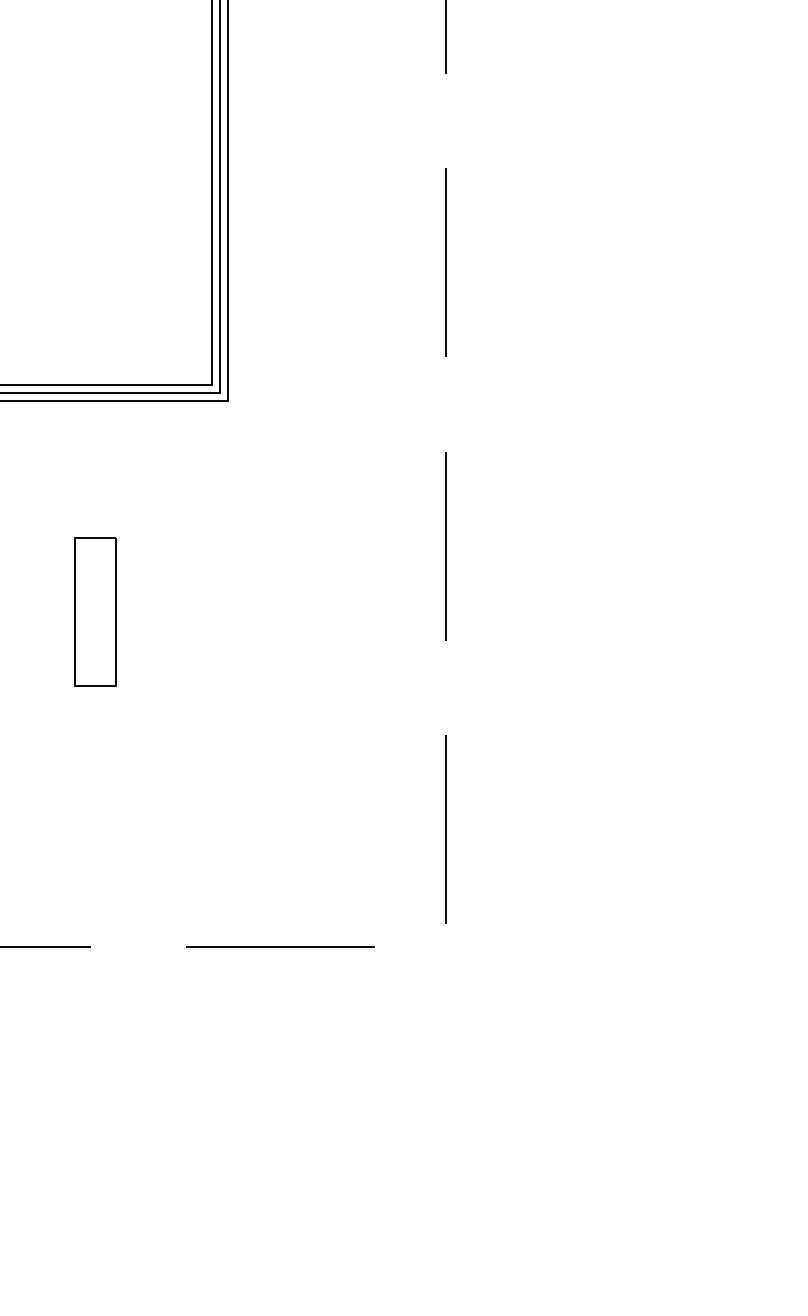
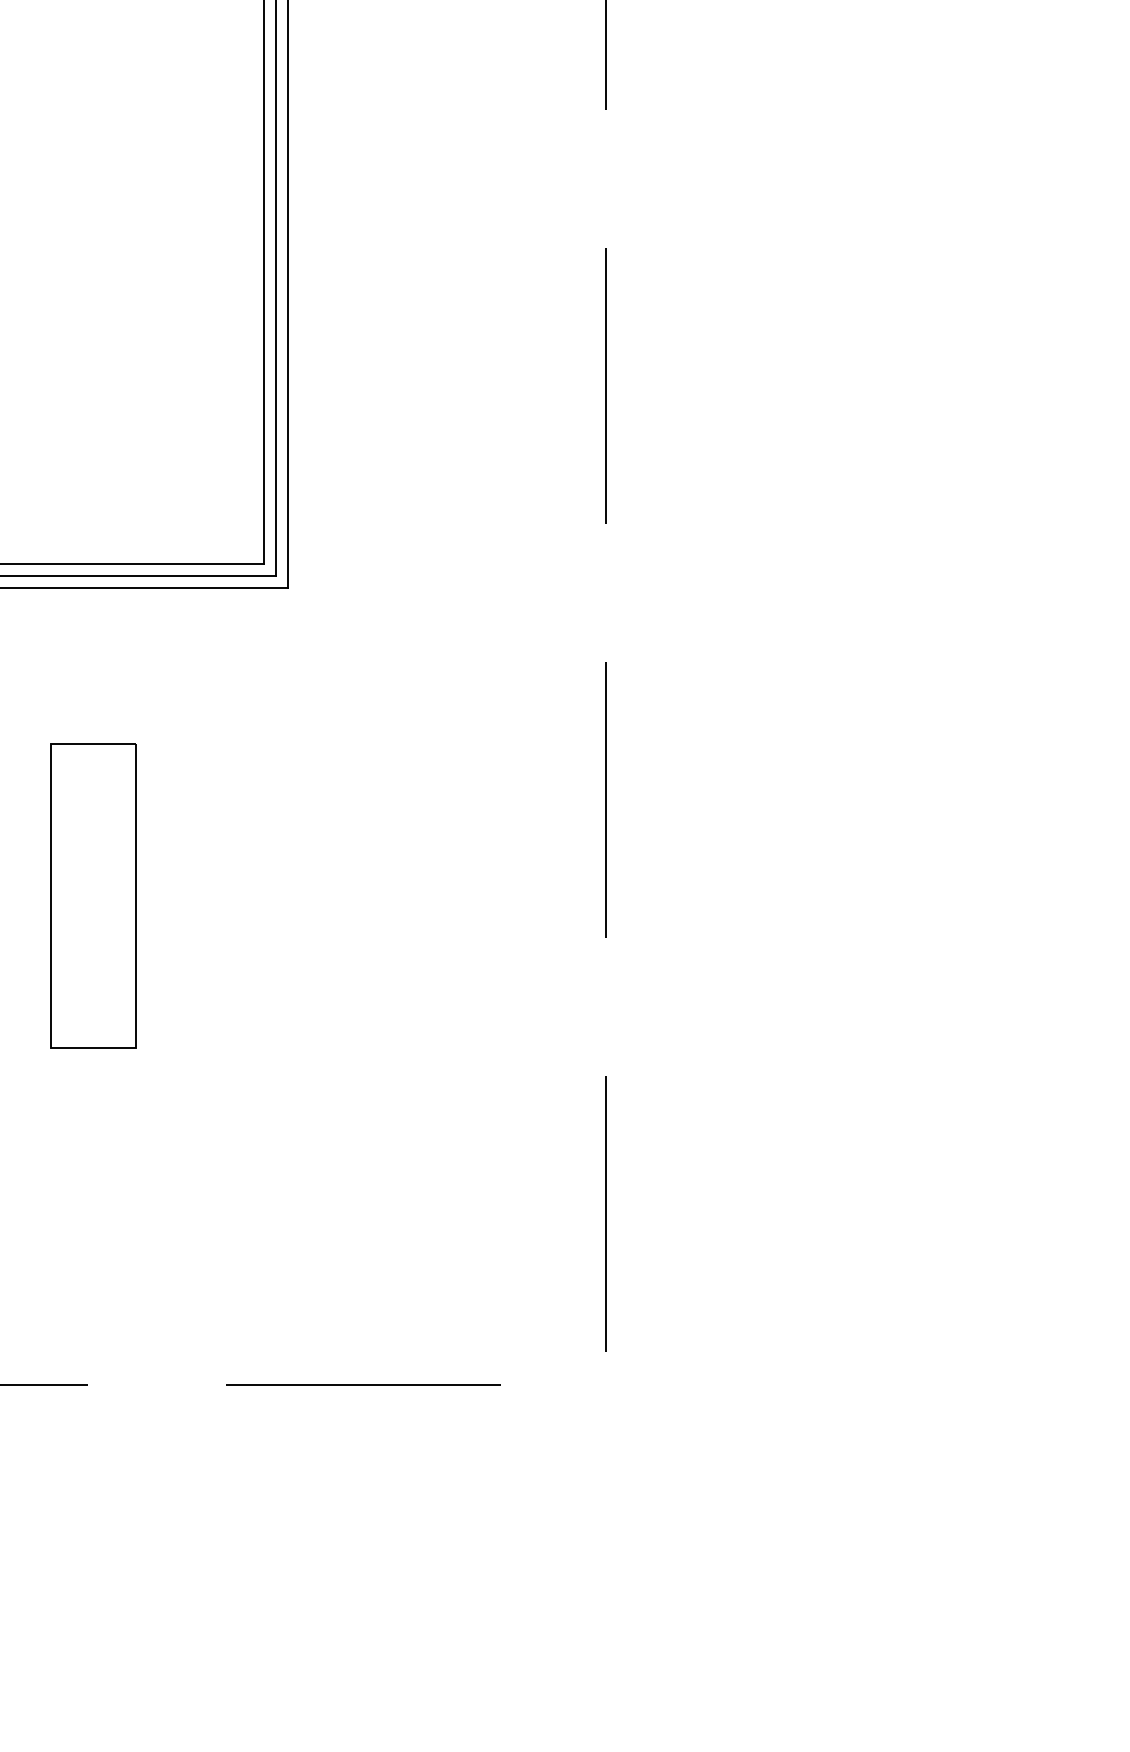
part: (95, 611) -> (93, 895), size x1.4

